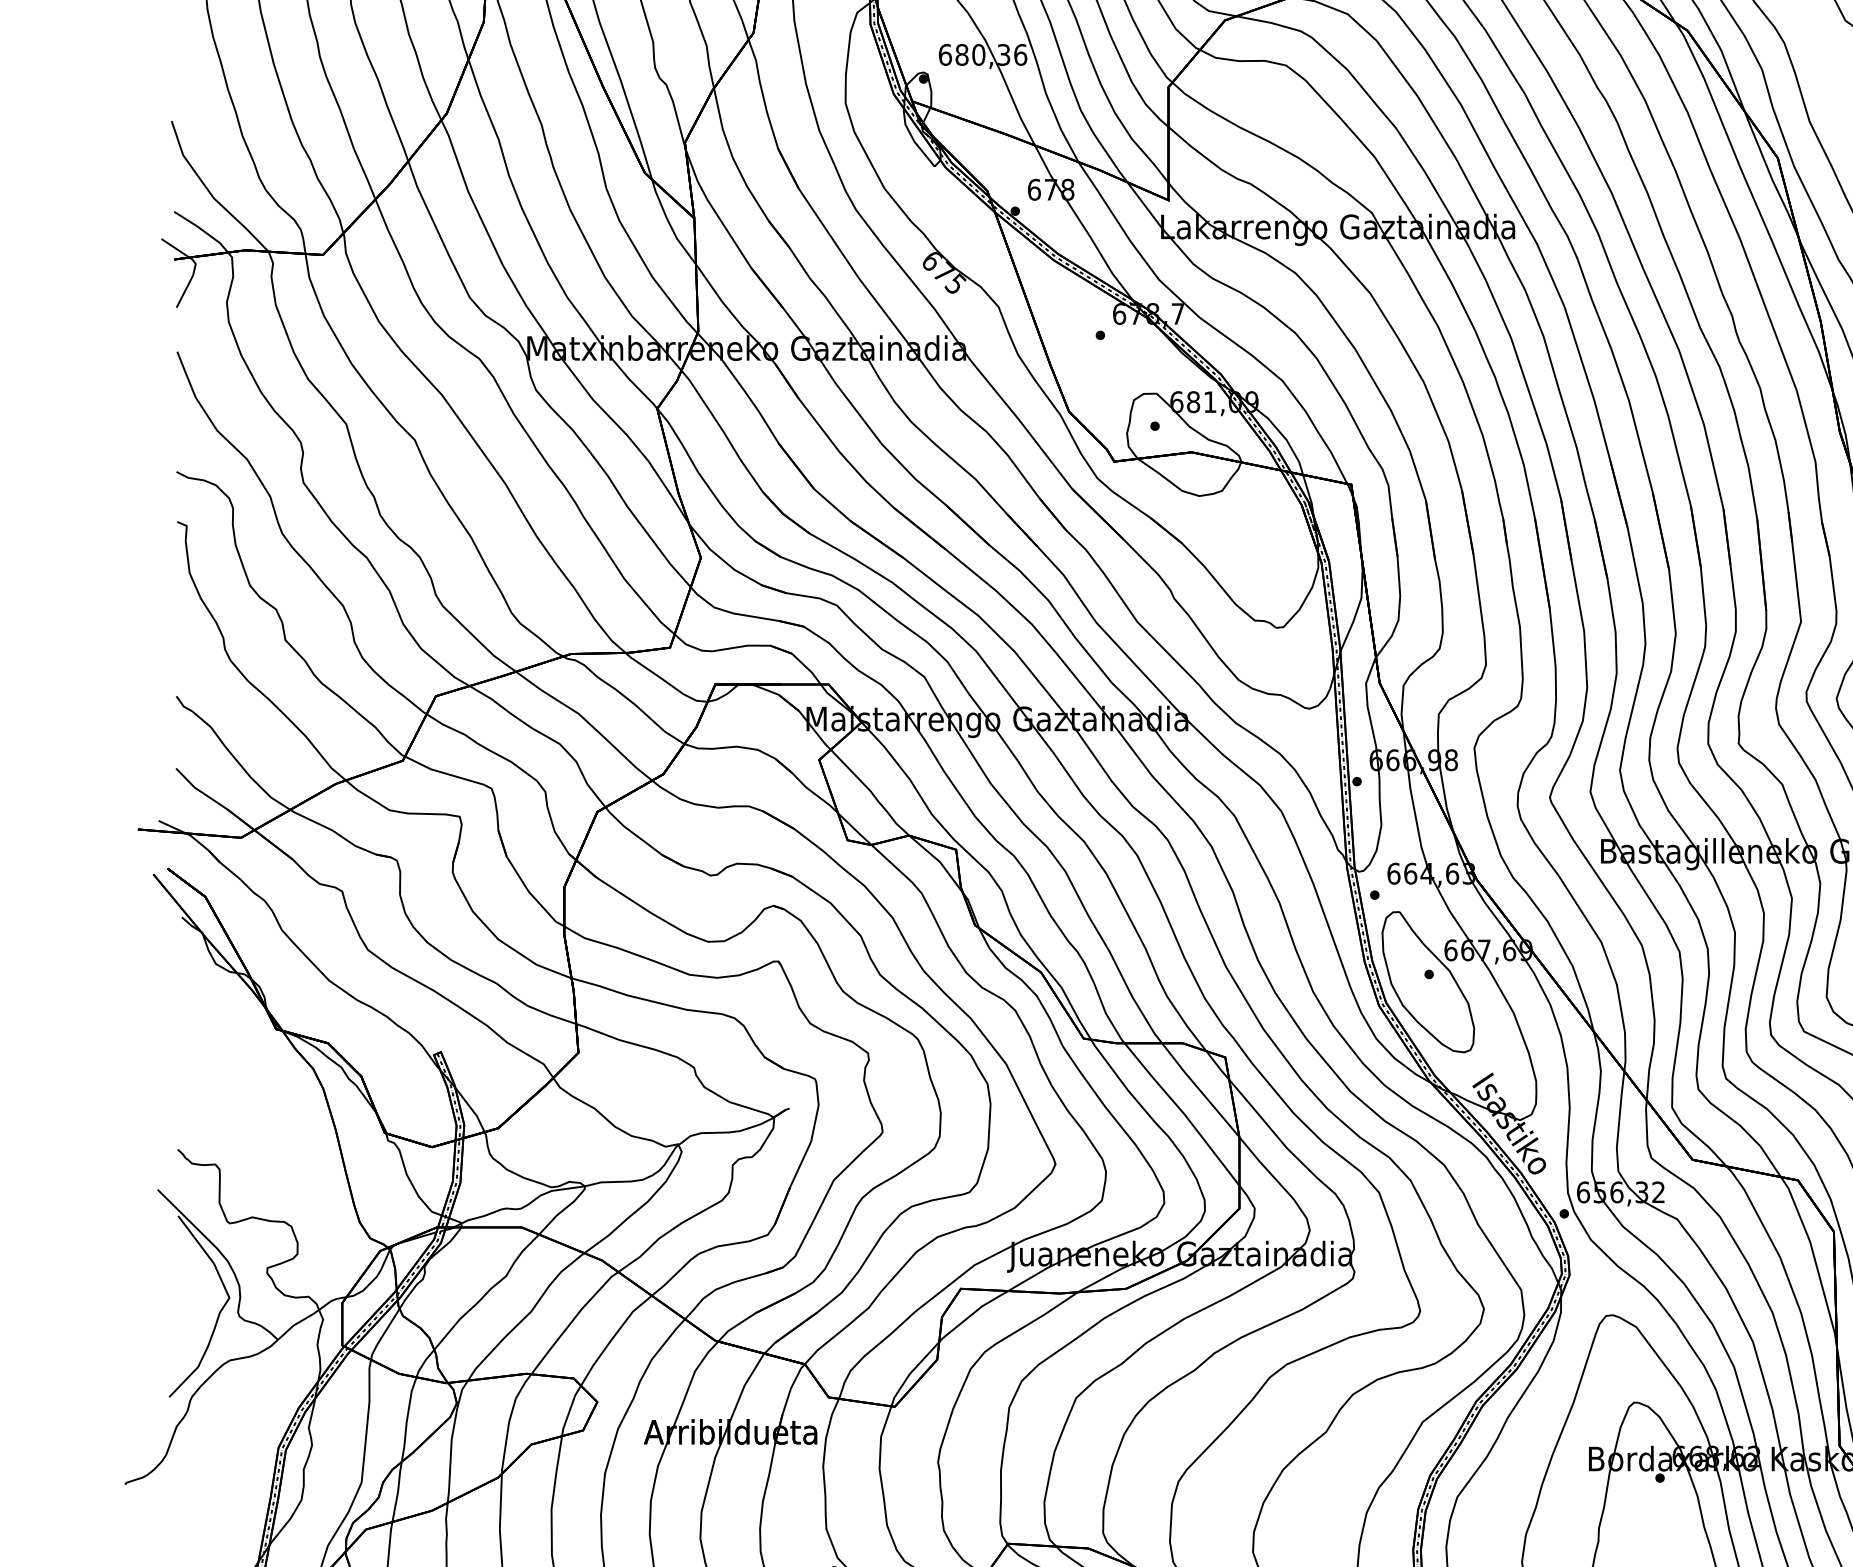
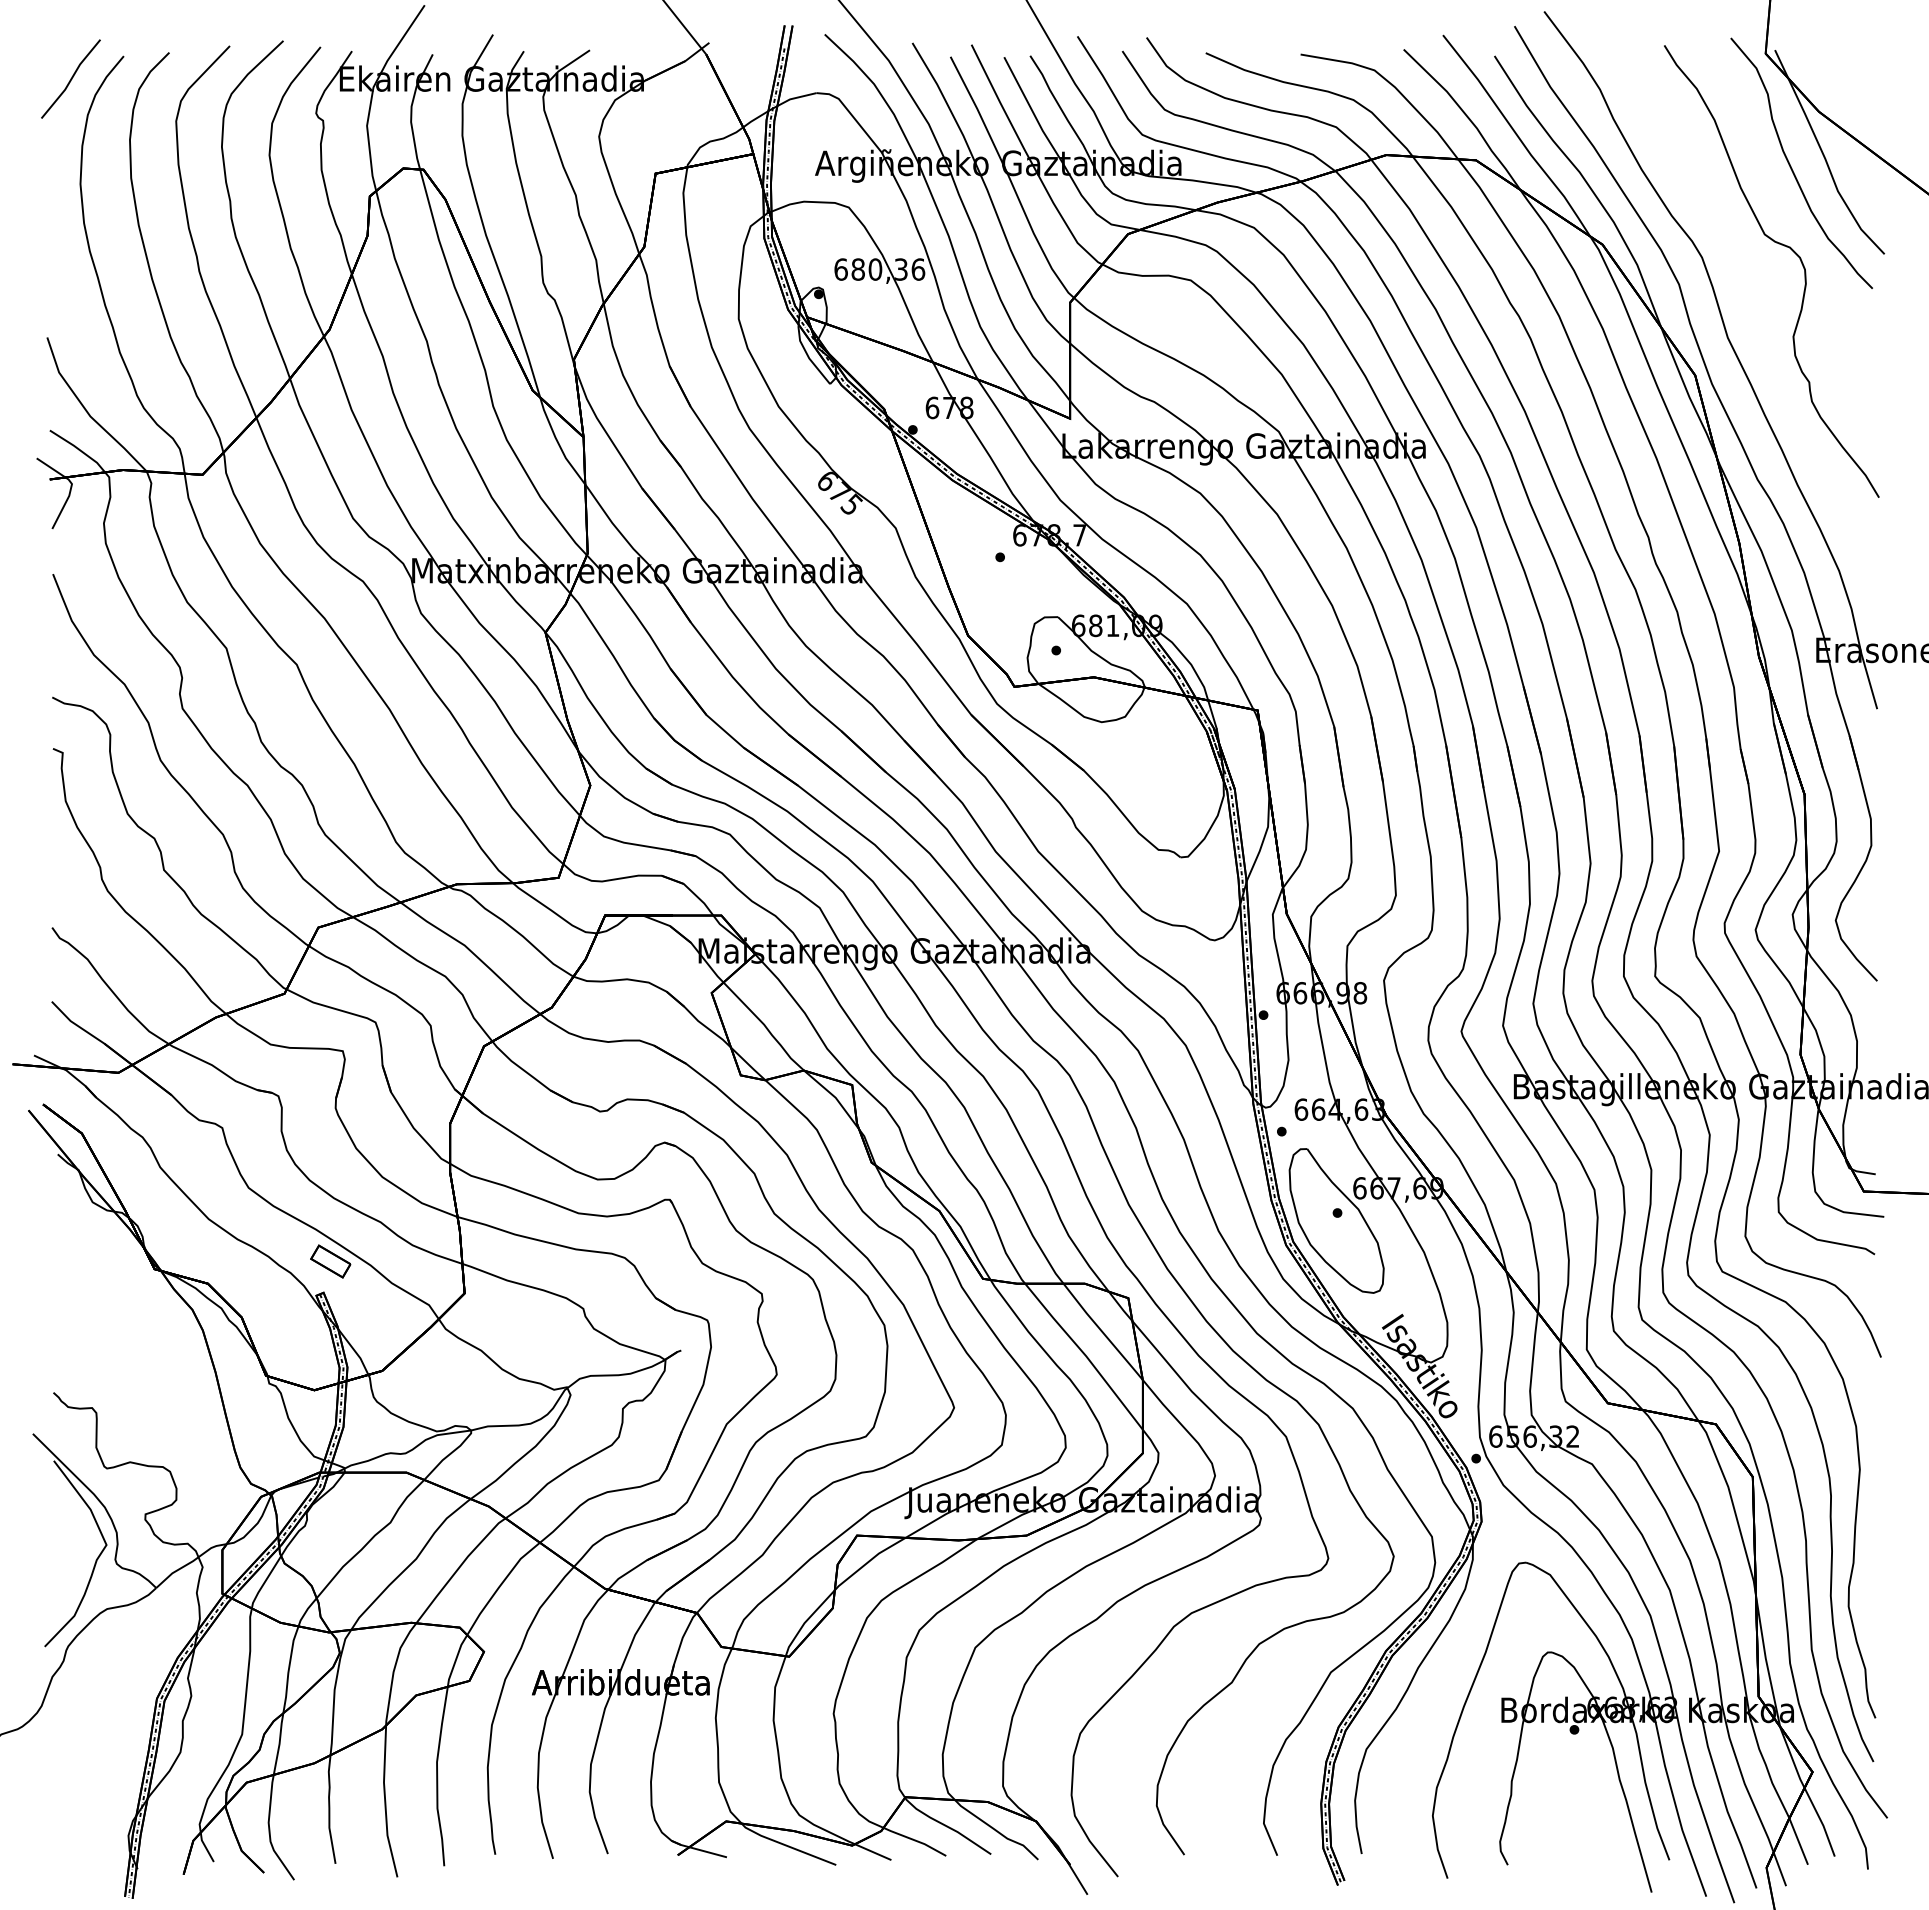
part: (447, 1021) -> (330, 1261), added

